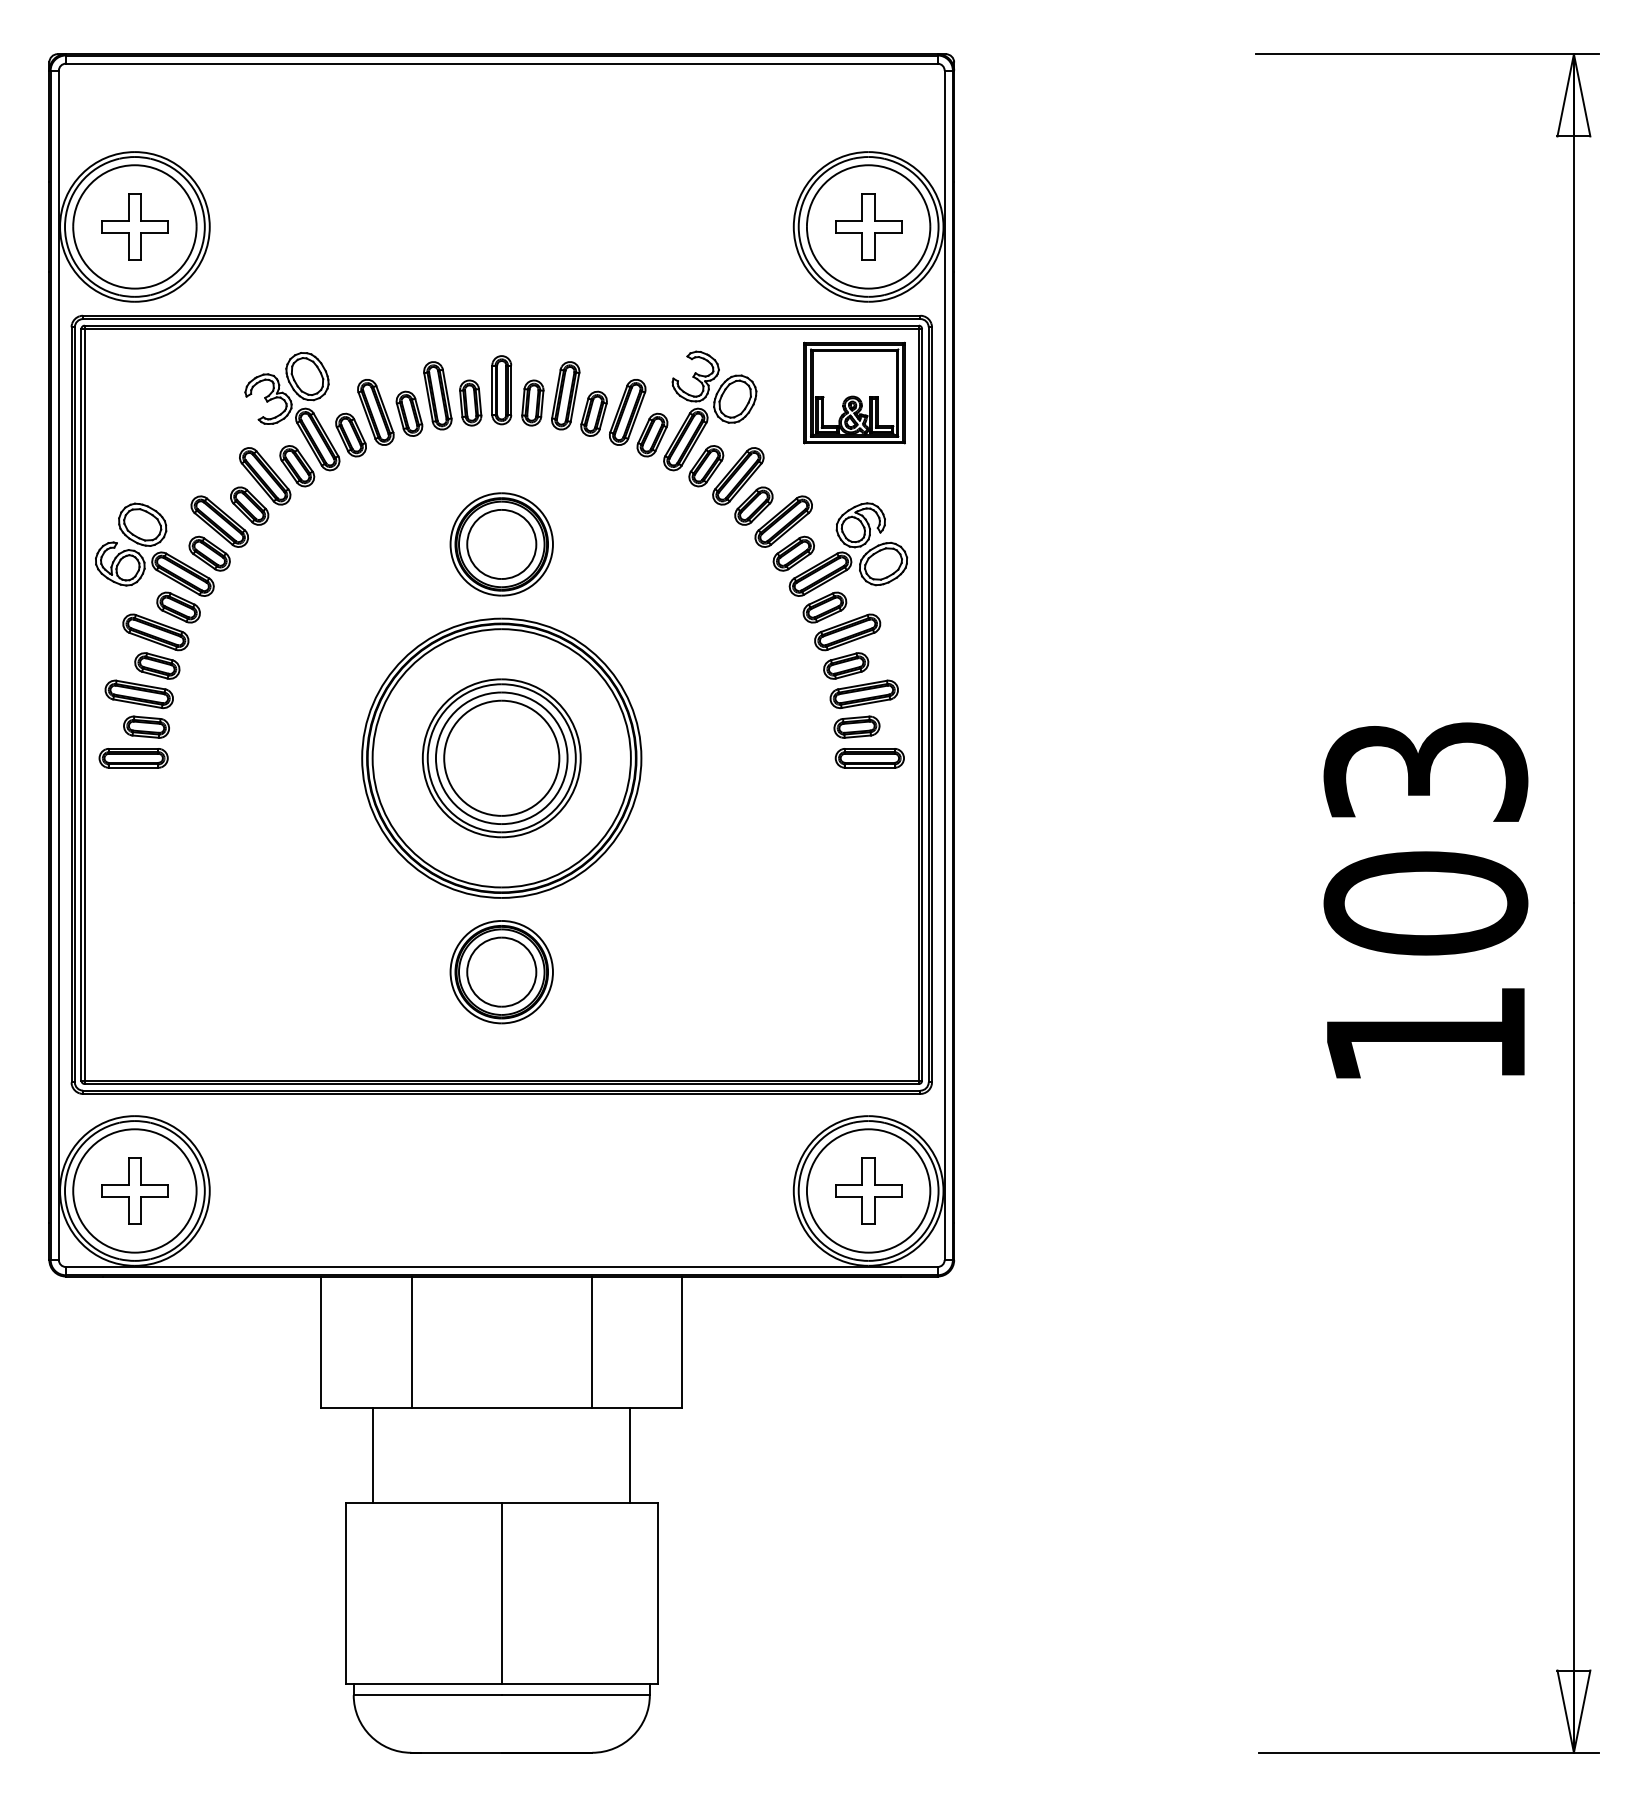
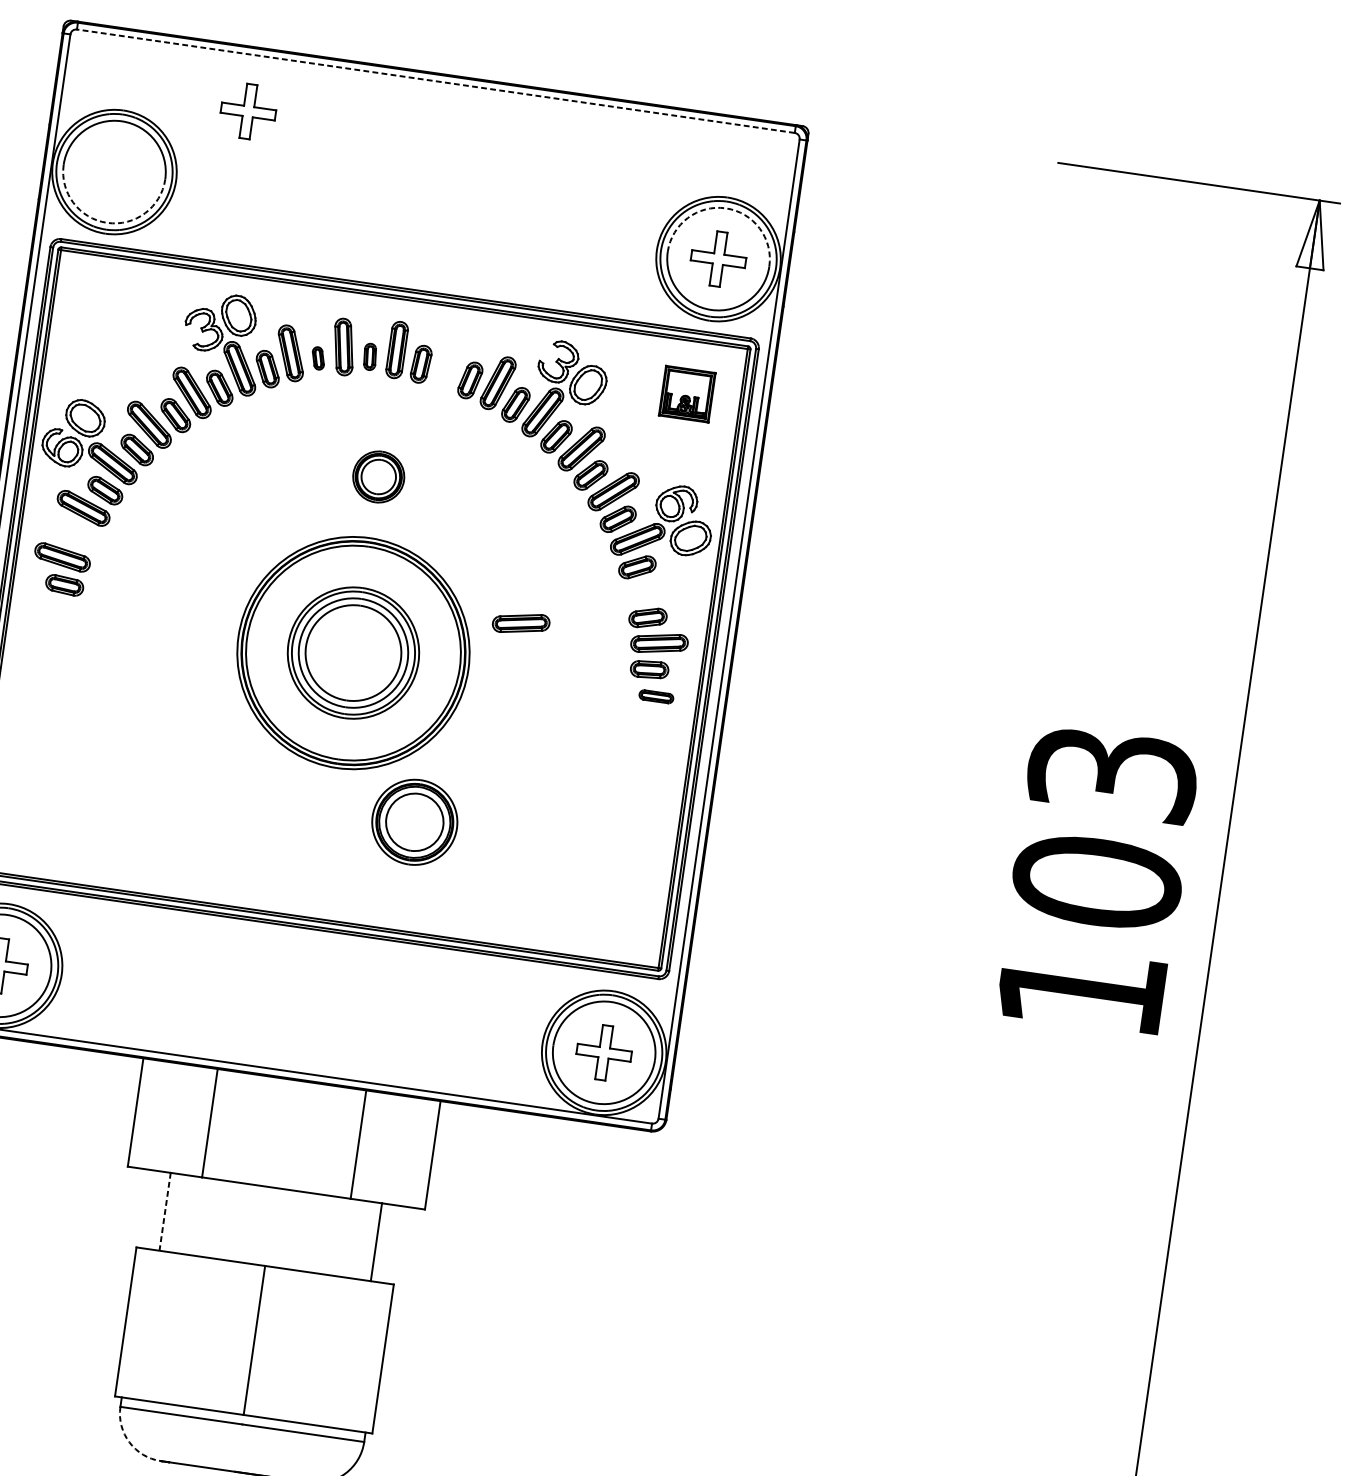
line: (501, 63) -> (435, 81), solid -> dashed
arc: (868, 165) -> (725, 208), solid -> dashed
part: (134, 226) -> (248, 111), moved
arc: (134, 288) -> (106, 222), solid -> dashed
part: (854, 392) -> (687, 393), size x0.6
part: (565, 395) -> (448, 361), removed
part: (470, 402) -> (369, 356), size x0.7
part: (409, 413) -> (318, 358), size x0.6
part: (501, 544) -> (378, 477), size x0.6
part: (847, 632) -> (653, 590), removed
part: (157, 665) -> (81, 535), removed
part: (695, 694) -> (520, 623), added
part: (133, 758) -> (50, 609), removed
part: (869, 758) -> (656, 696), size x0.6
part: (501, 972) -> (414, 822), moved
line: (373, 1455) -> (165, 1211), solid -> dashed
arc: (370, 1735) -> (129, 1442), solid -> dashed

